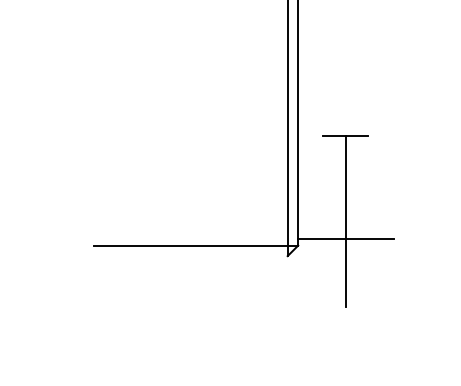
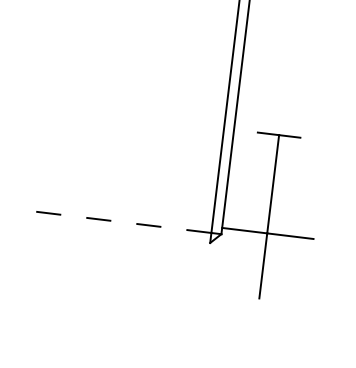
line: (191, 245) -> (119, 221), solid -> dashed

